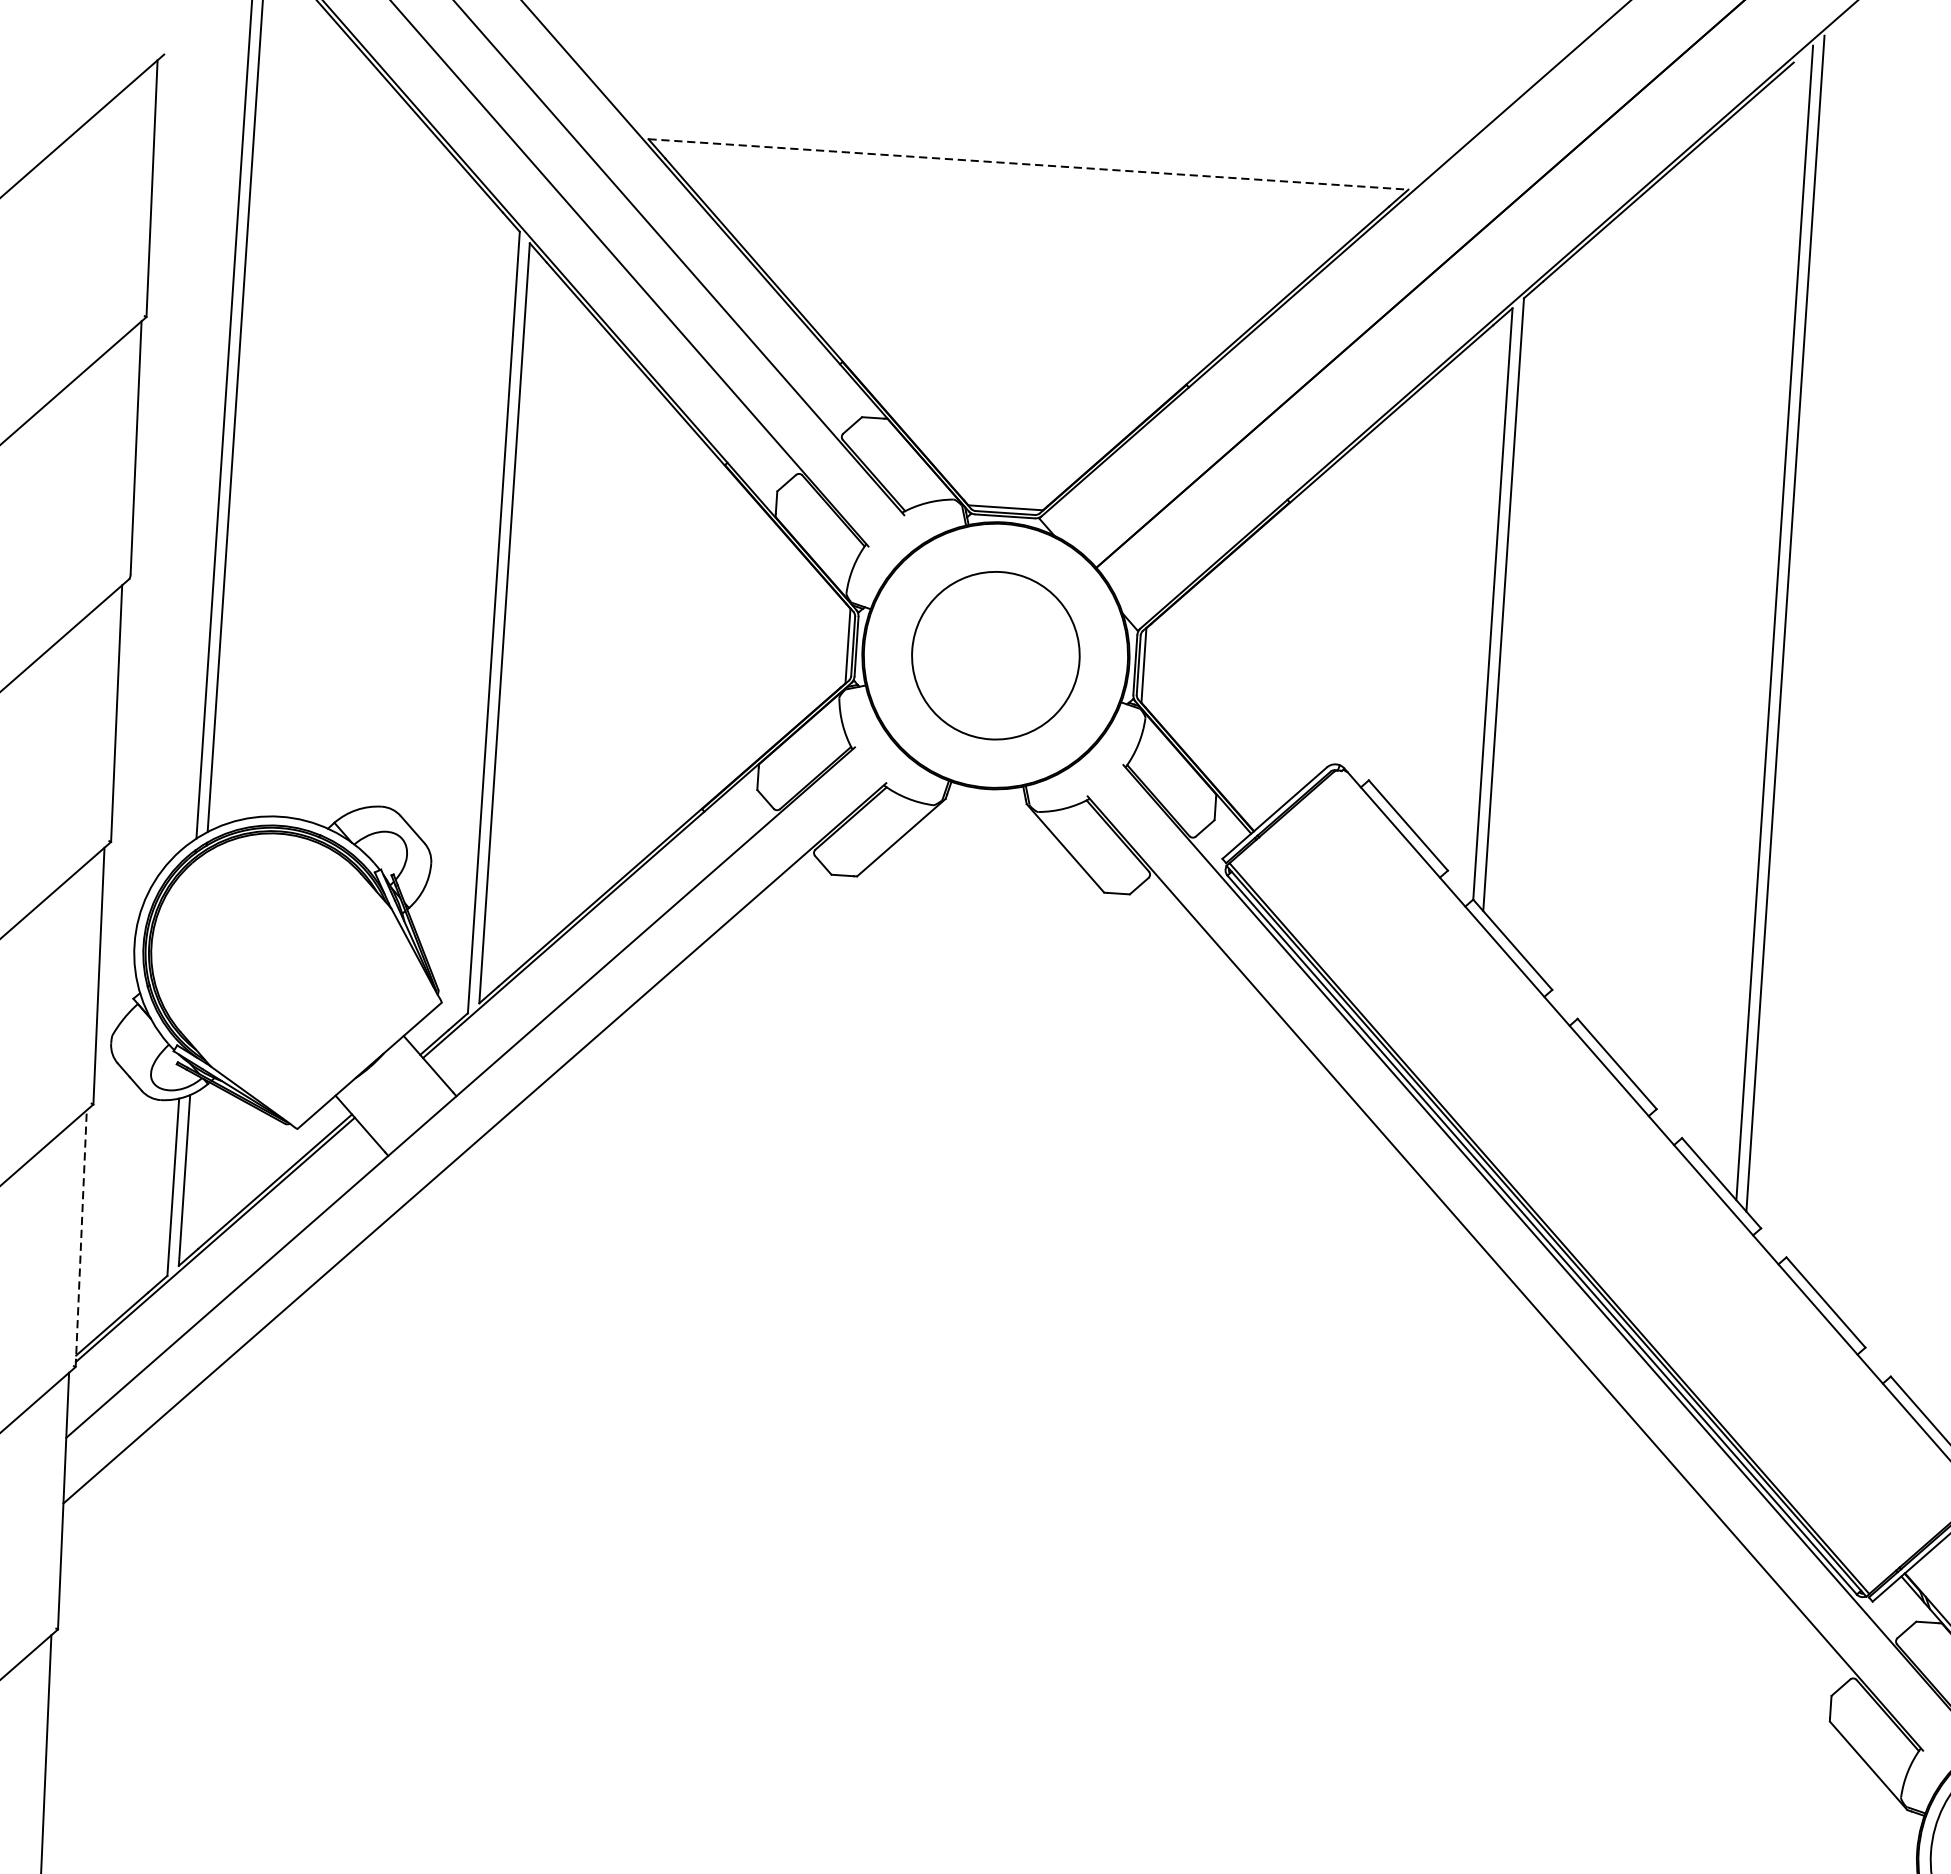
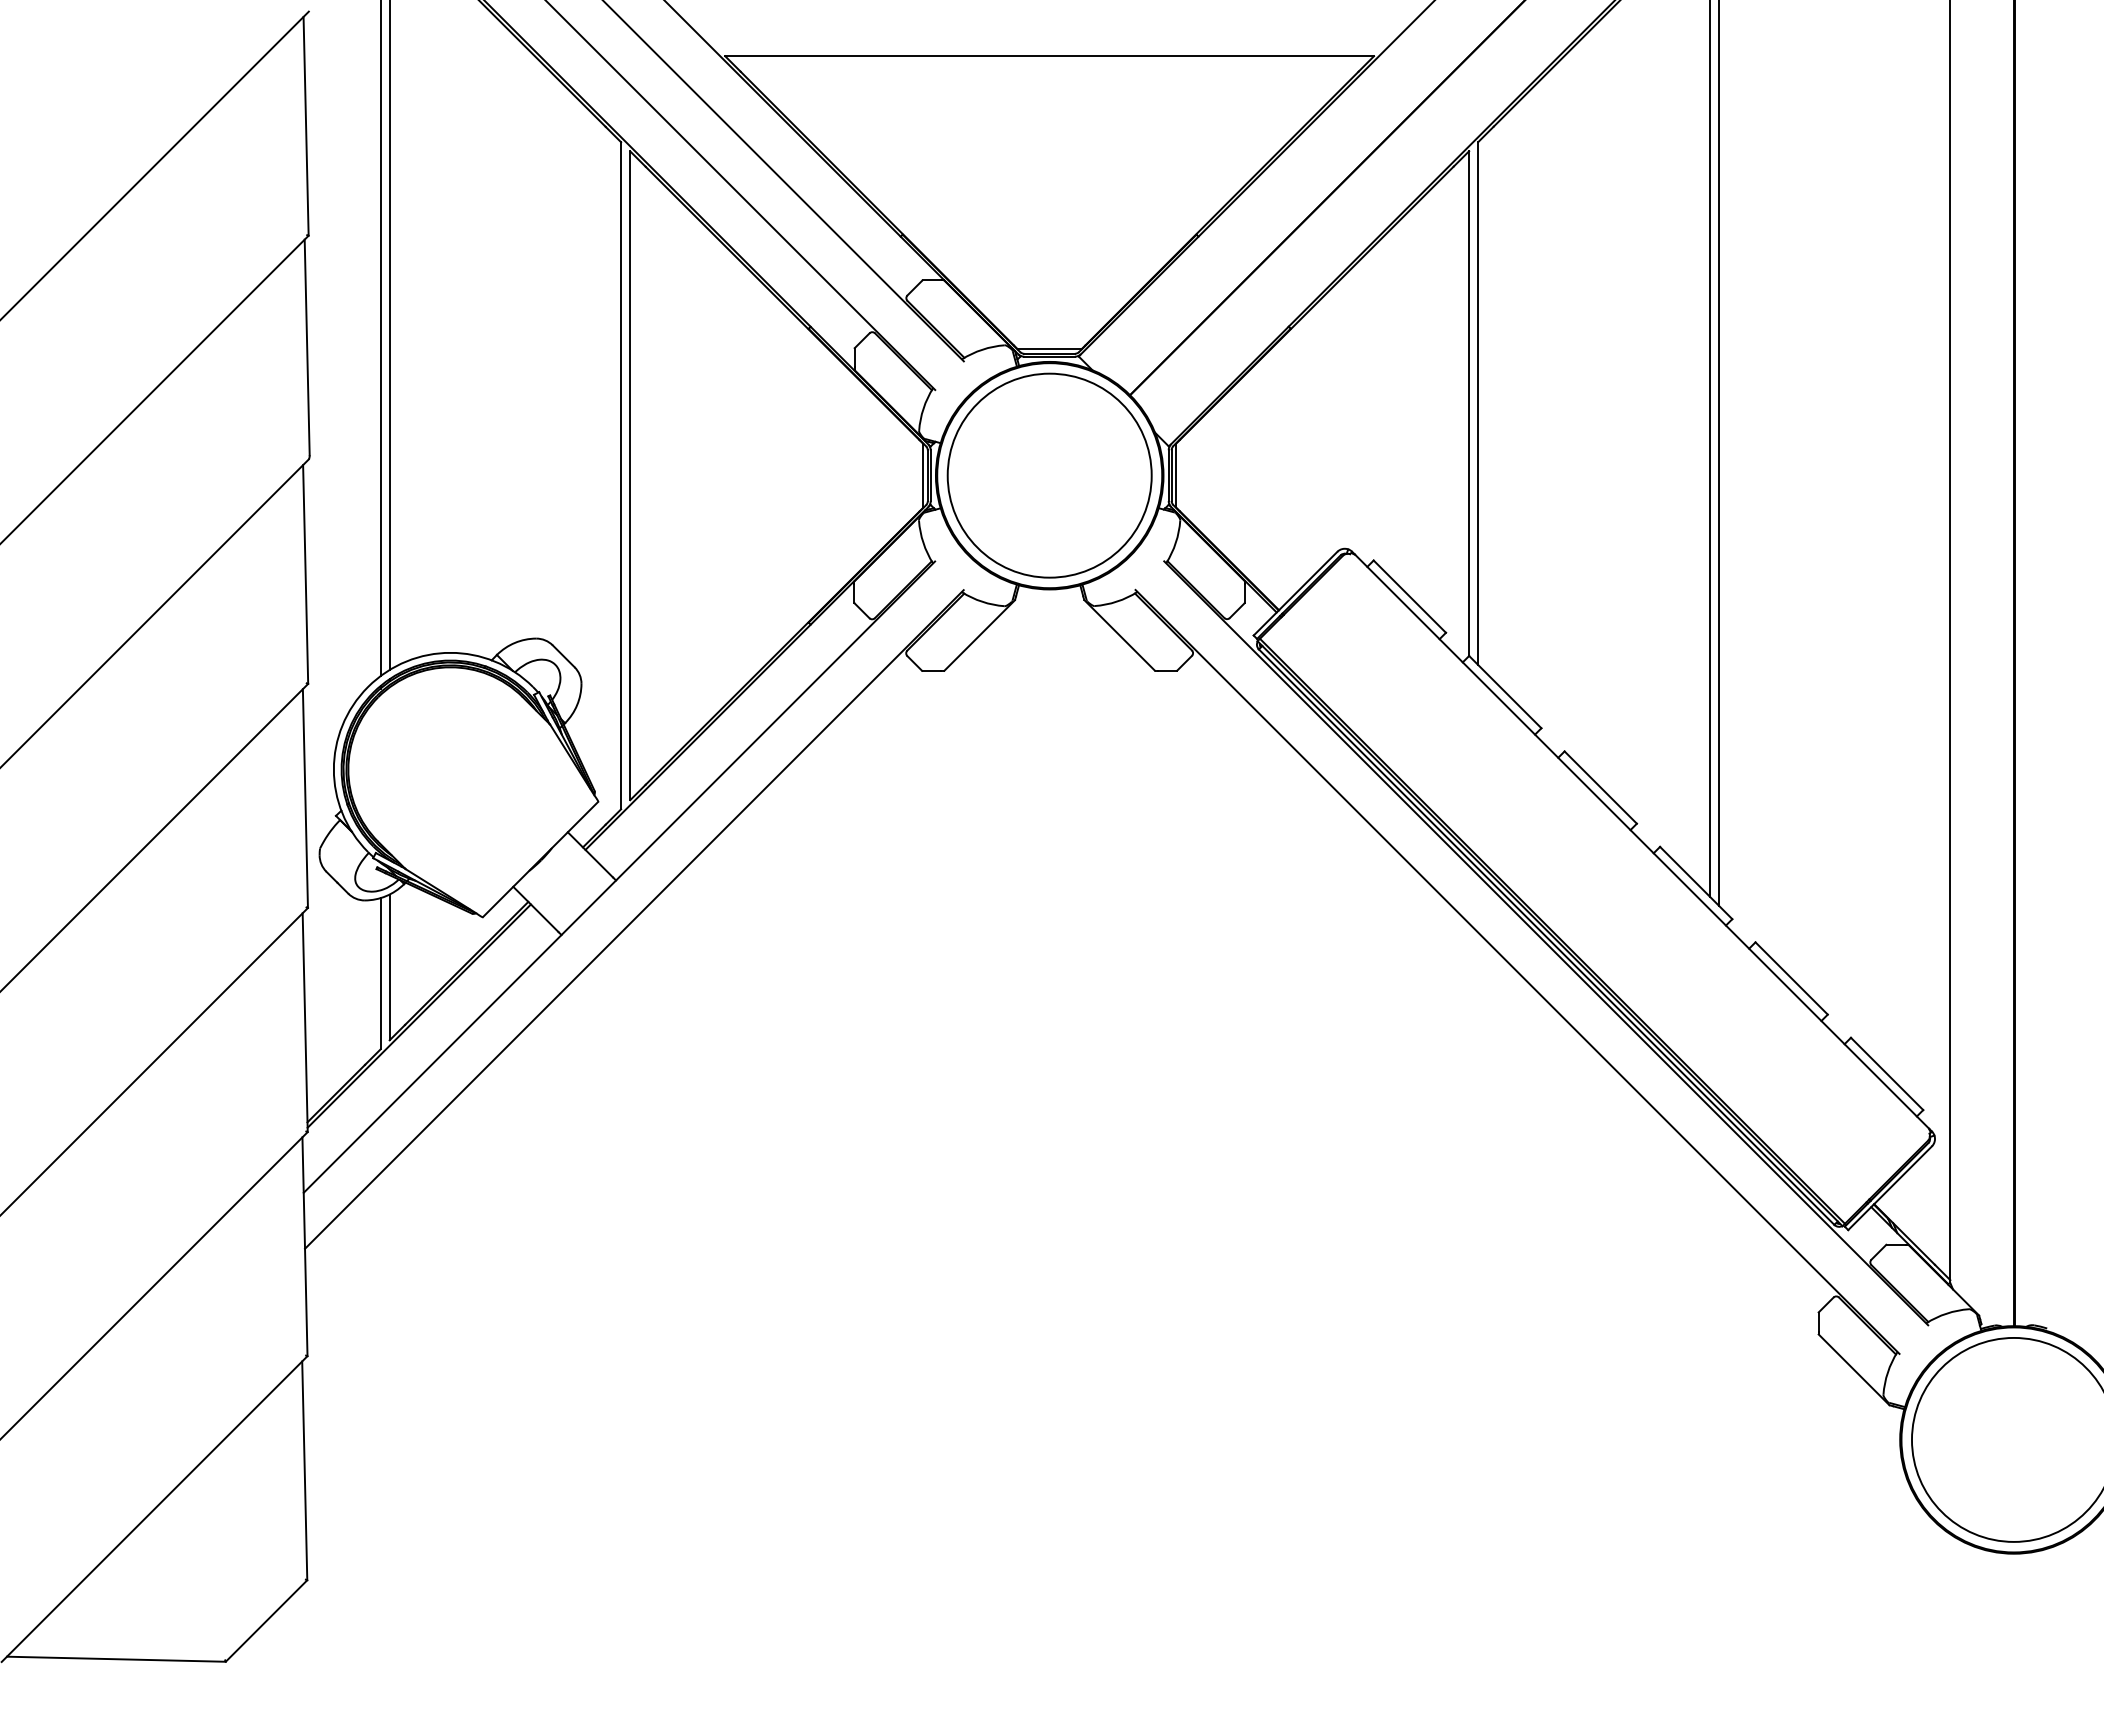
line: (1029, 164) -> (1050, 56), dashed -> solid
circle: (995, 655) -> (1049, 475), size x1.43
line: (81, 1238) -> (305, 1022), dashed -> solid

